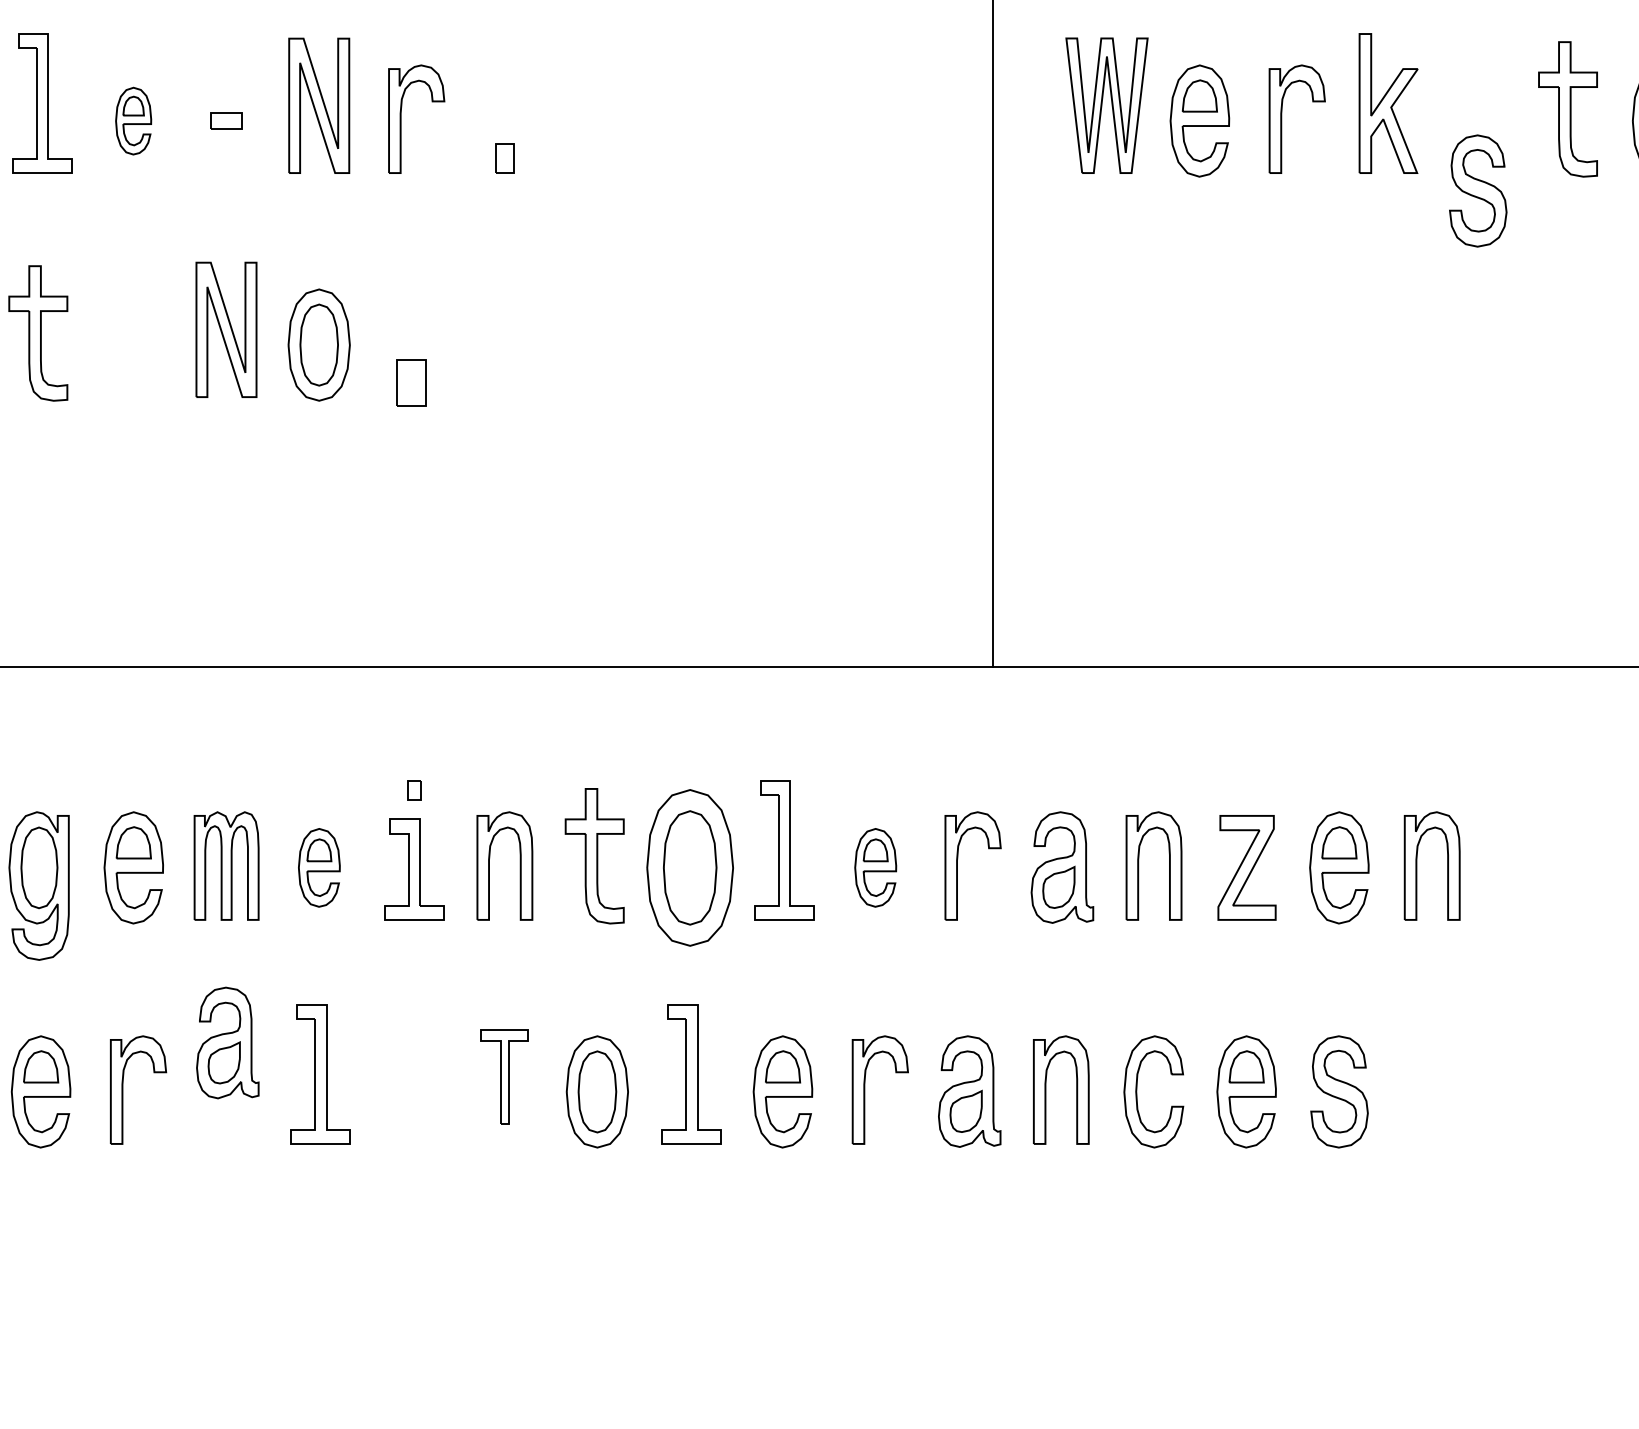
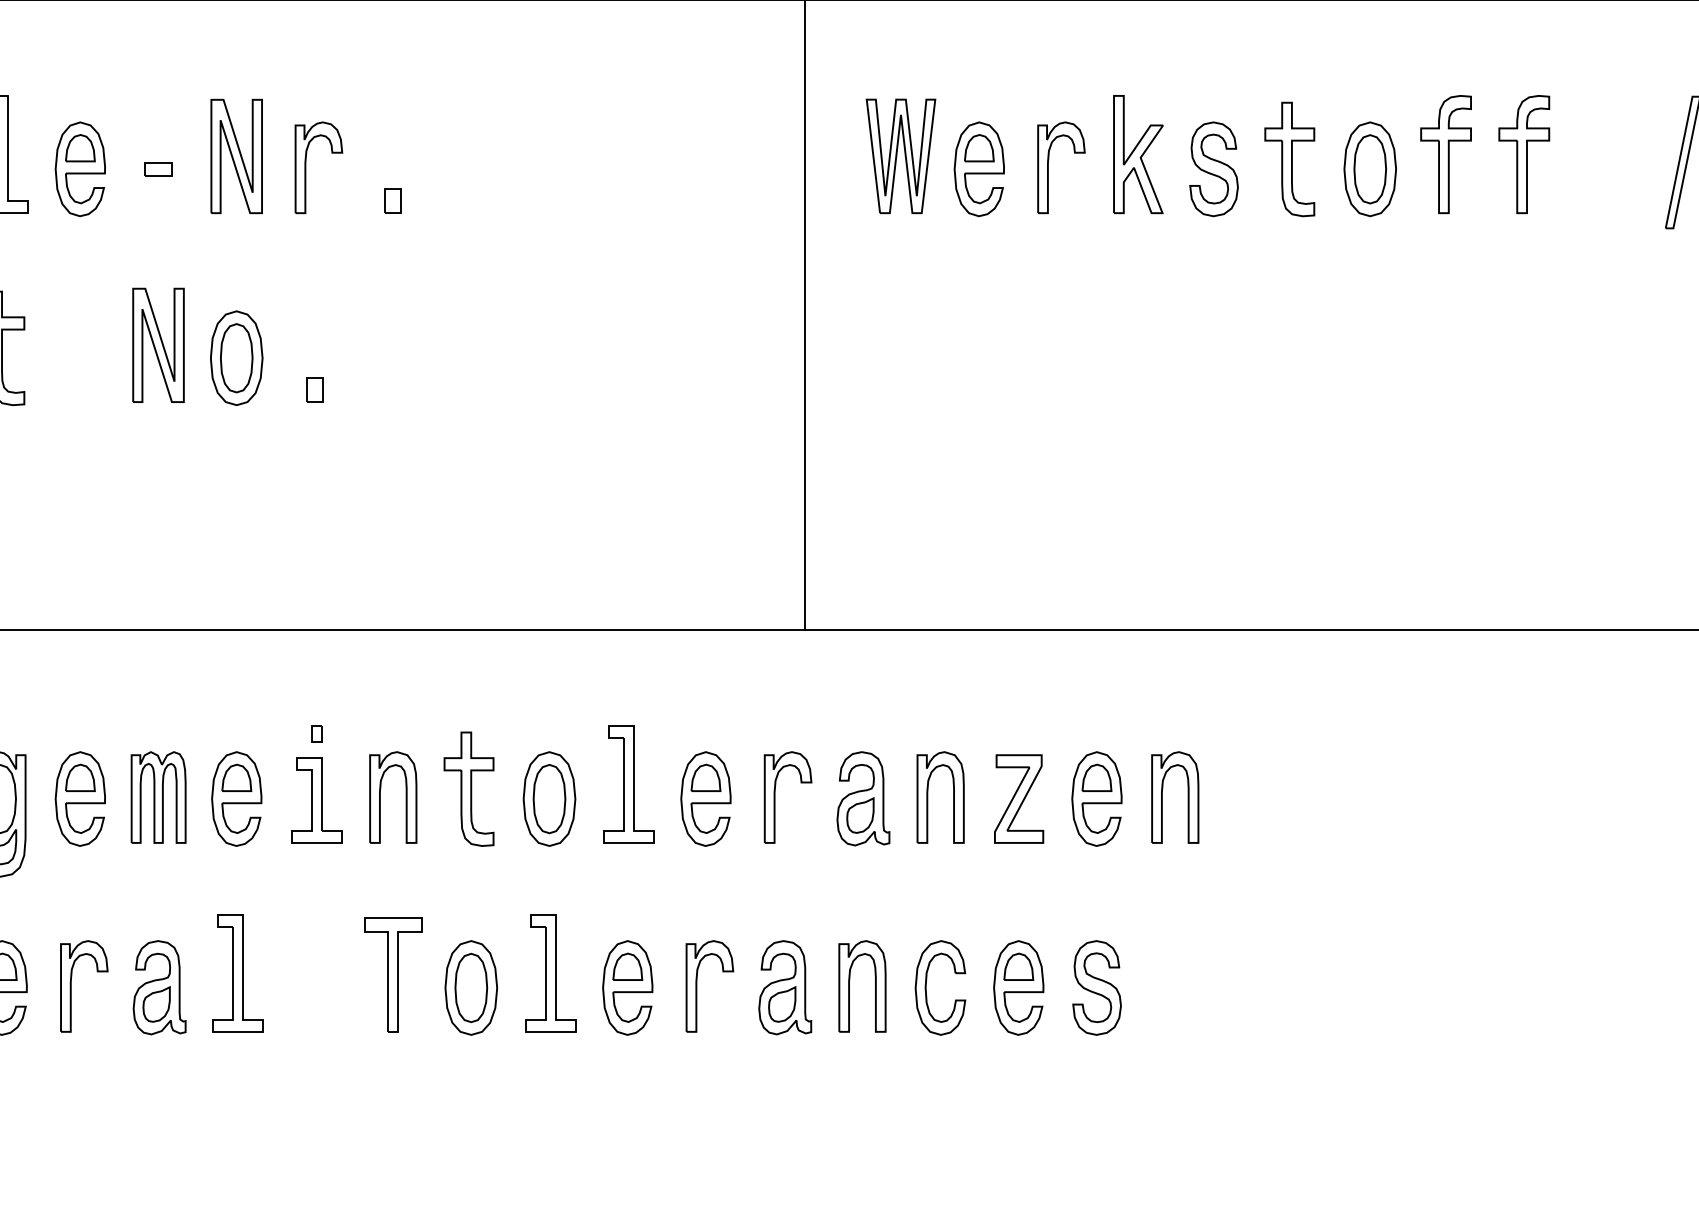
part: (132, 121) -> (79, 169), size x1.67
part: (1477, 191) -> (1213, 169), moved
part: (411, 382) -> (314, 389), size x0.62
part: (318, 867) -> (236, 798), size x1.43
part: (690, 867) -> (549, 798), size x0.71
part: (875, 867) -> (705, 798), size x1.43
part: (227, 1042) -> (159, 987), moved
part: (505, 1075) -> (393, 974), size x1.43

